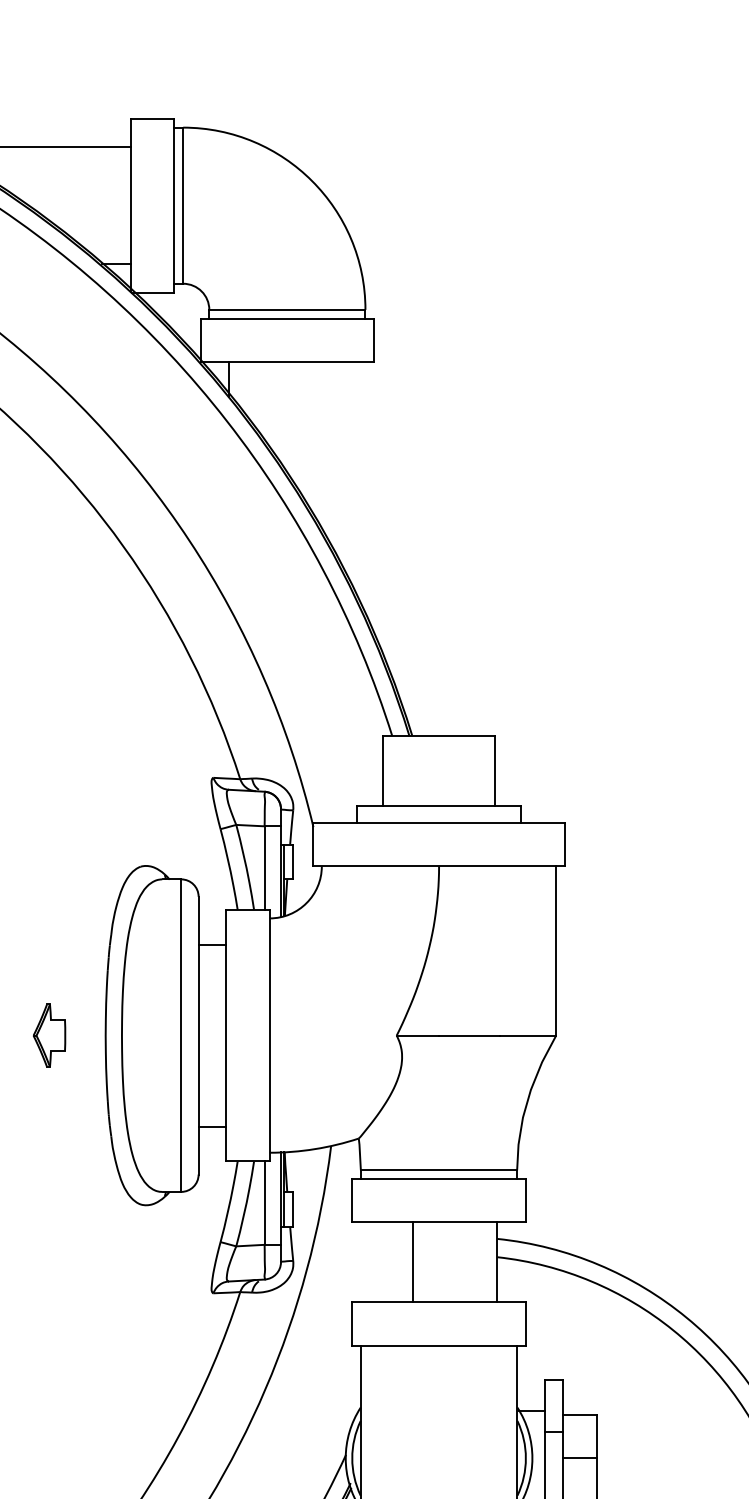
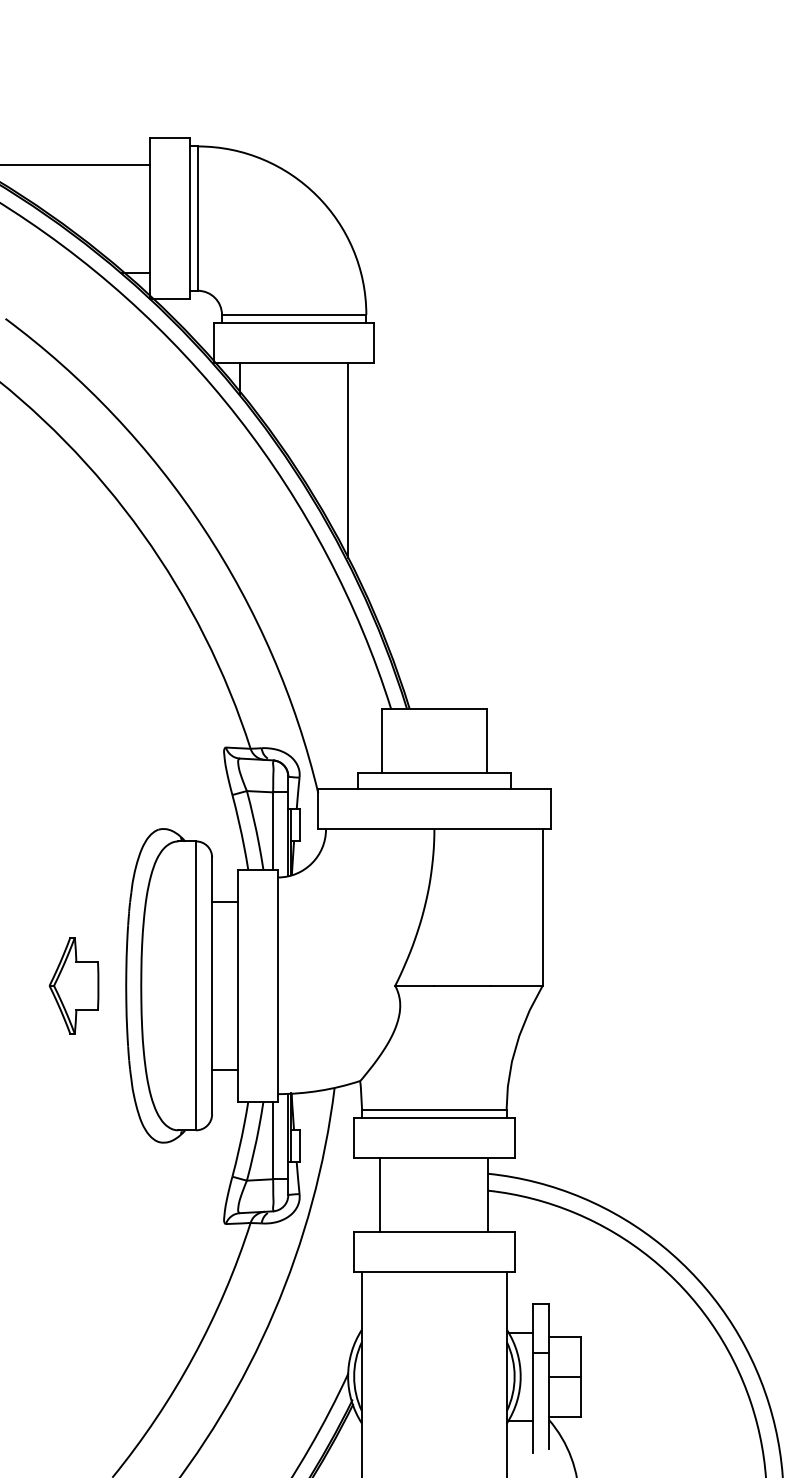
line: (346, 467) -> (348, 460), added
part: (49, 1035) -> (74, 985), size x1.67
line: (413, 1262) -> (380, 1195), moved

